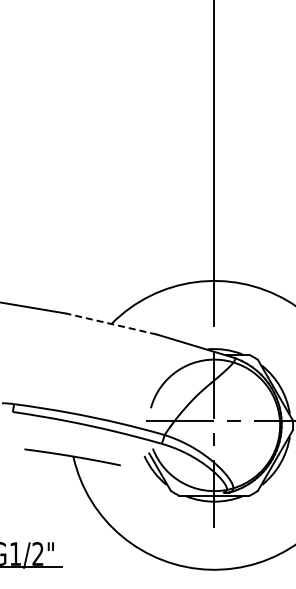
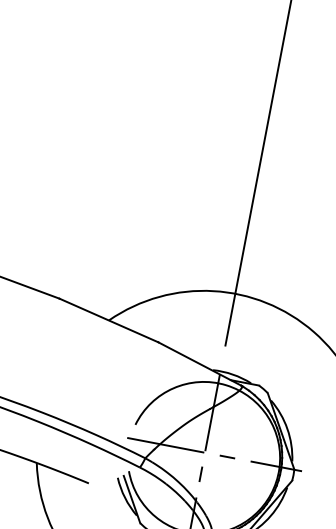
line: (111, 324) -> (108, 321), dashed -> solid

